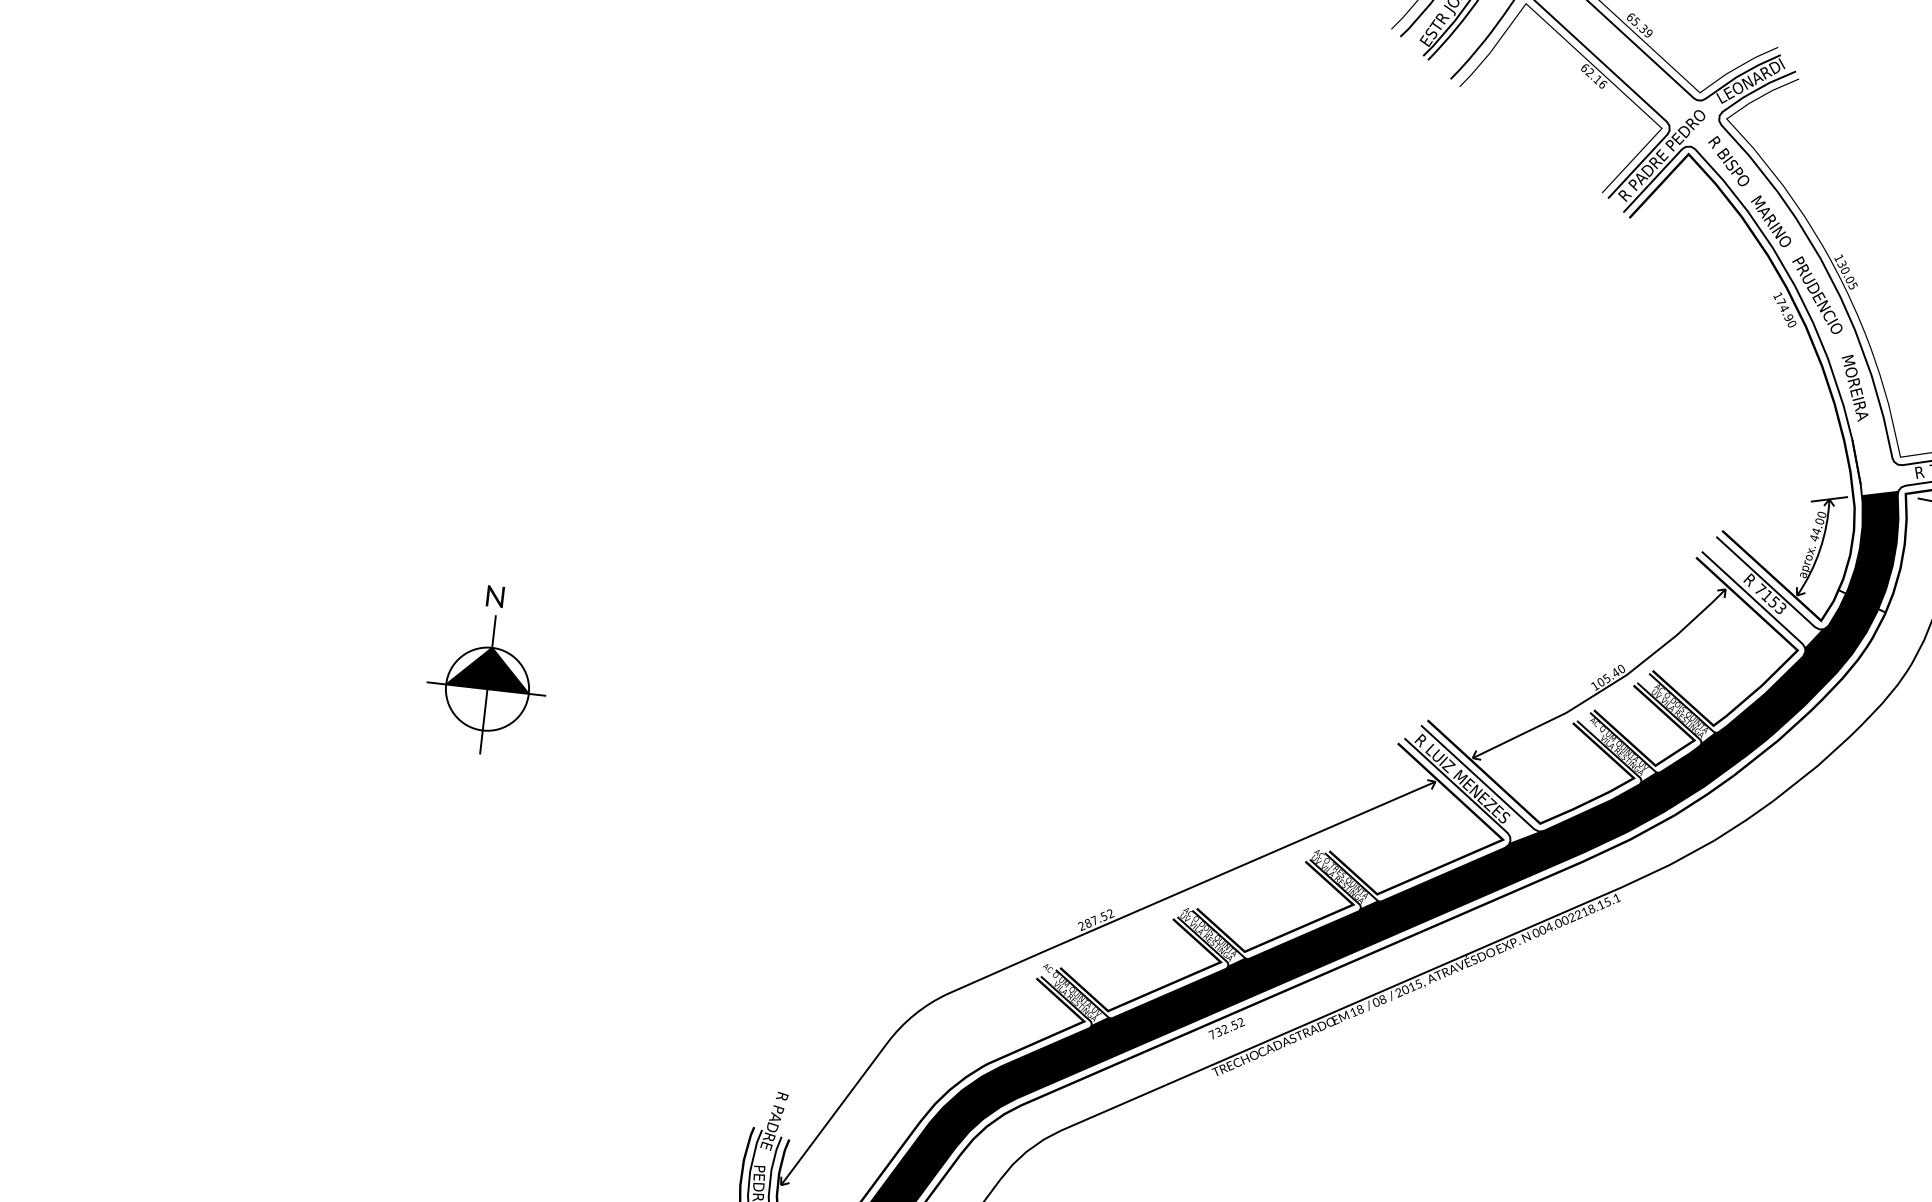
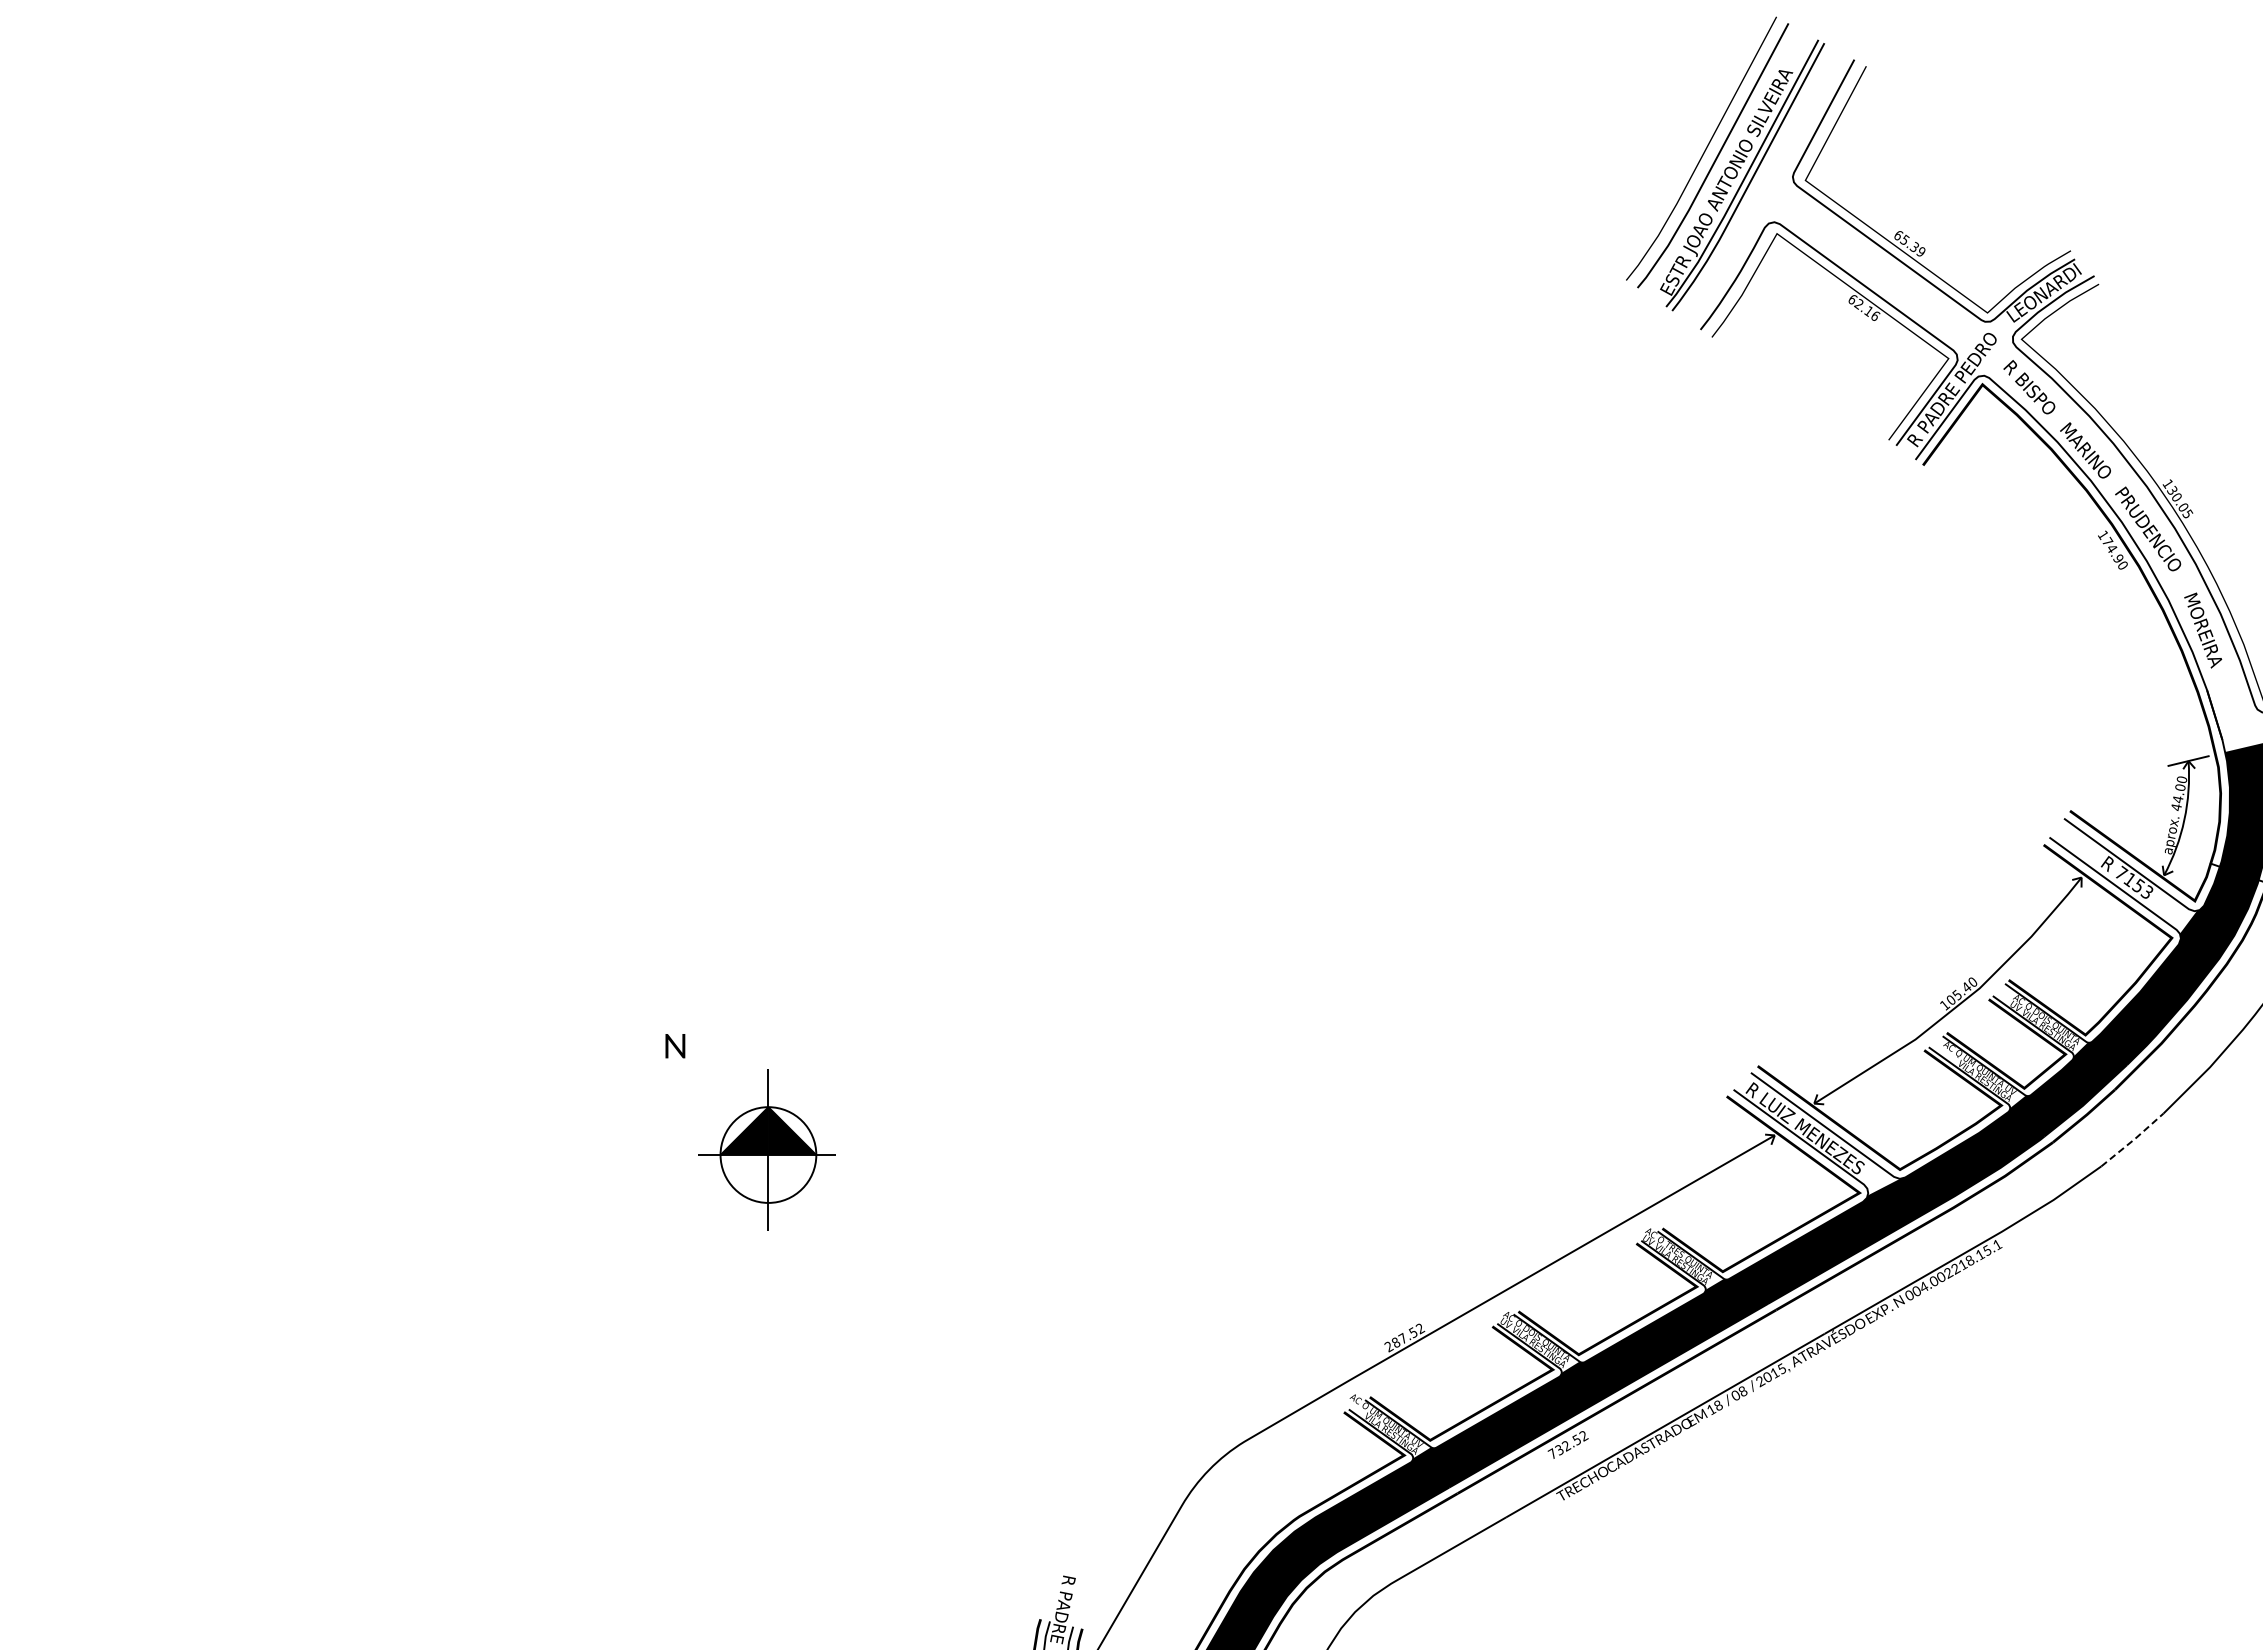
part: (486, 684) -> (766, 1149), moved
line: (1744, 820) -> (2133, 1139), solid -> dashed

